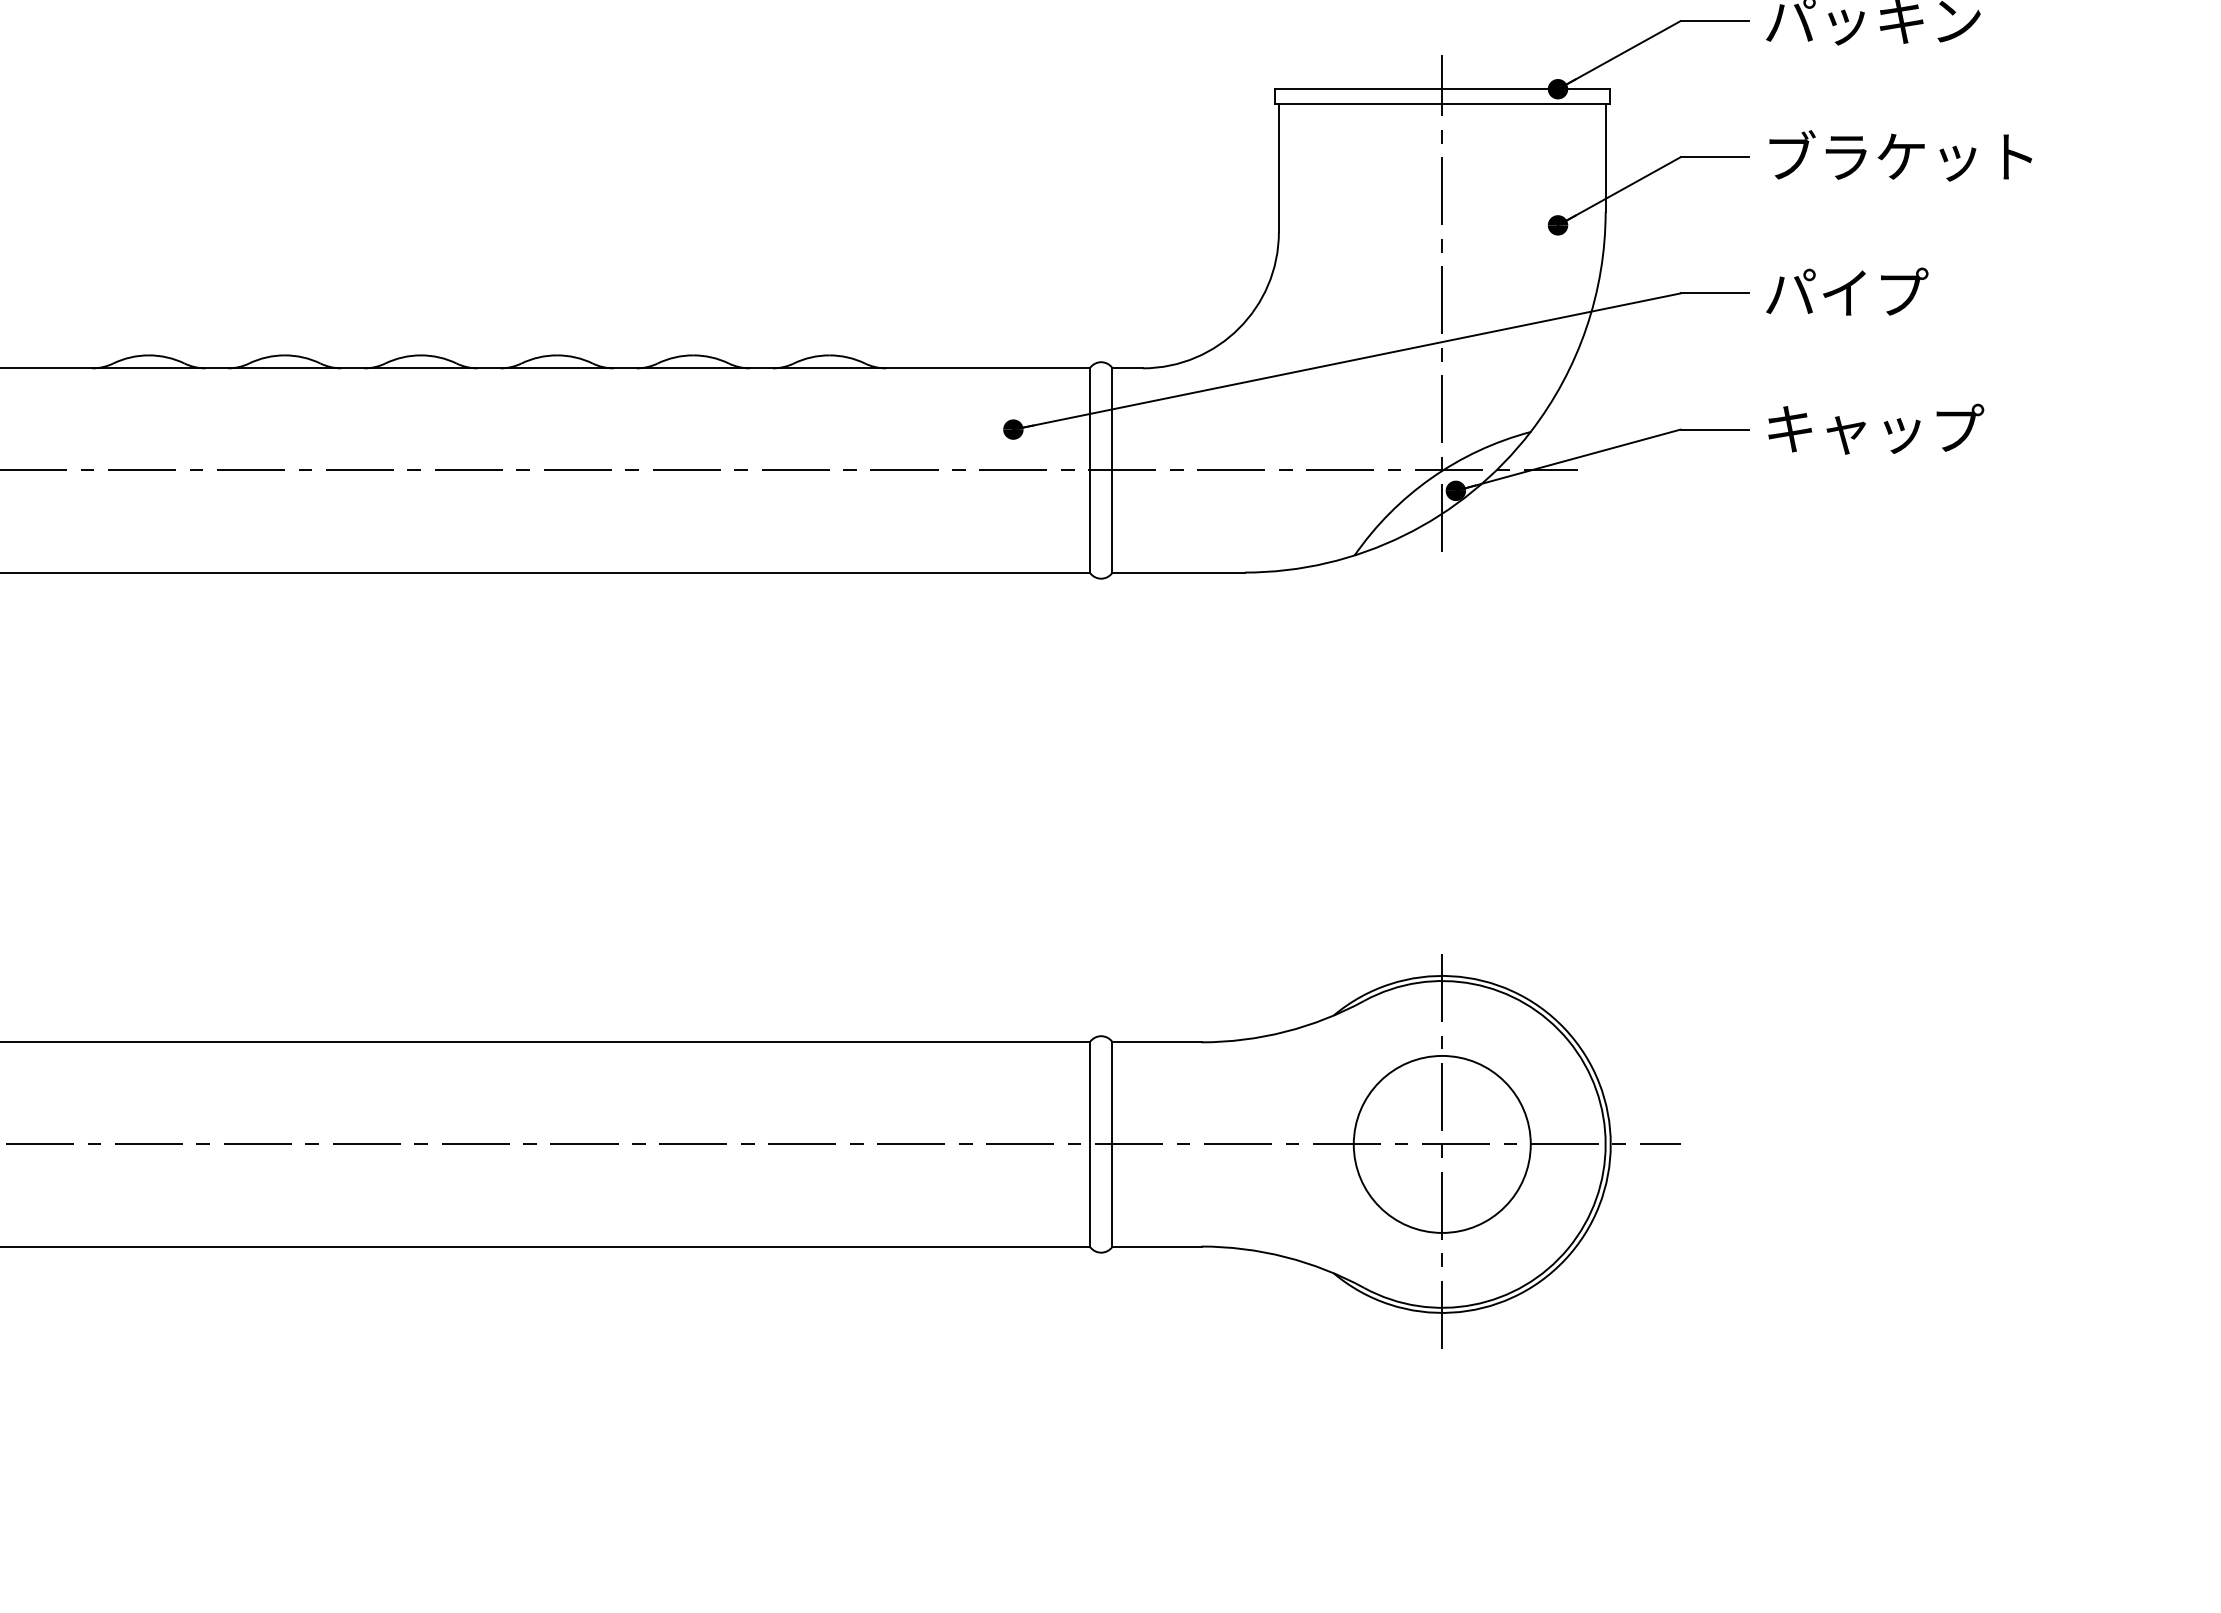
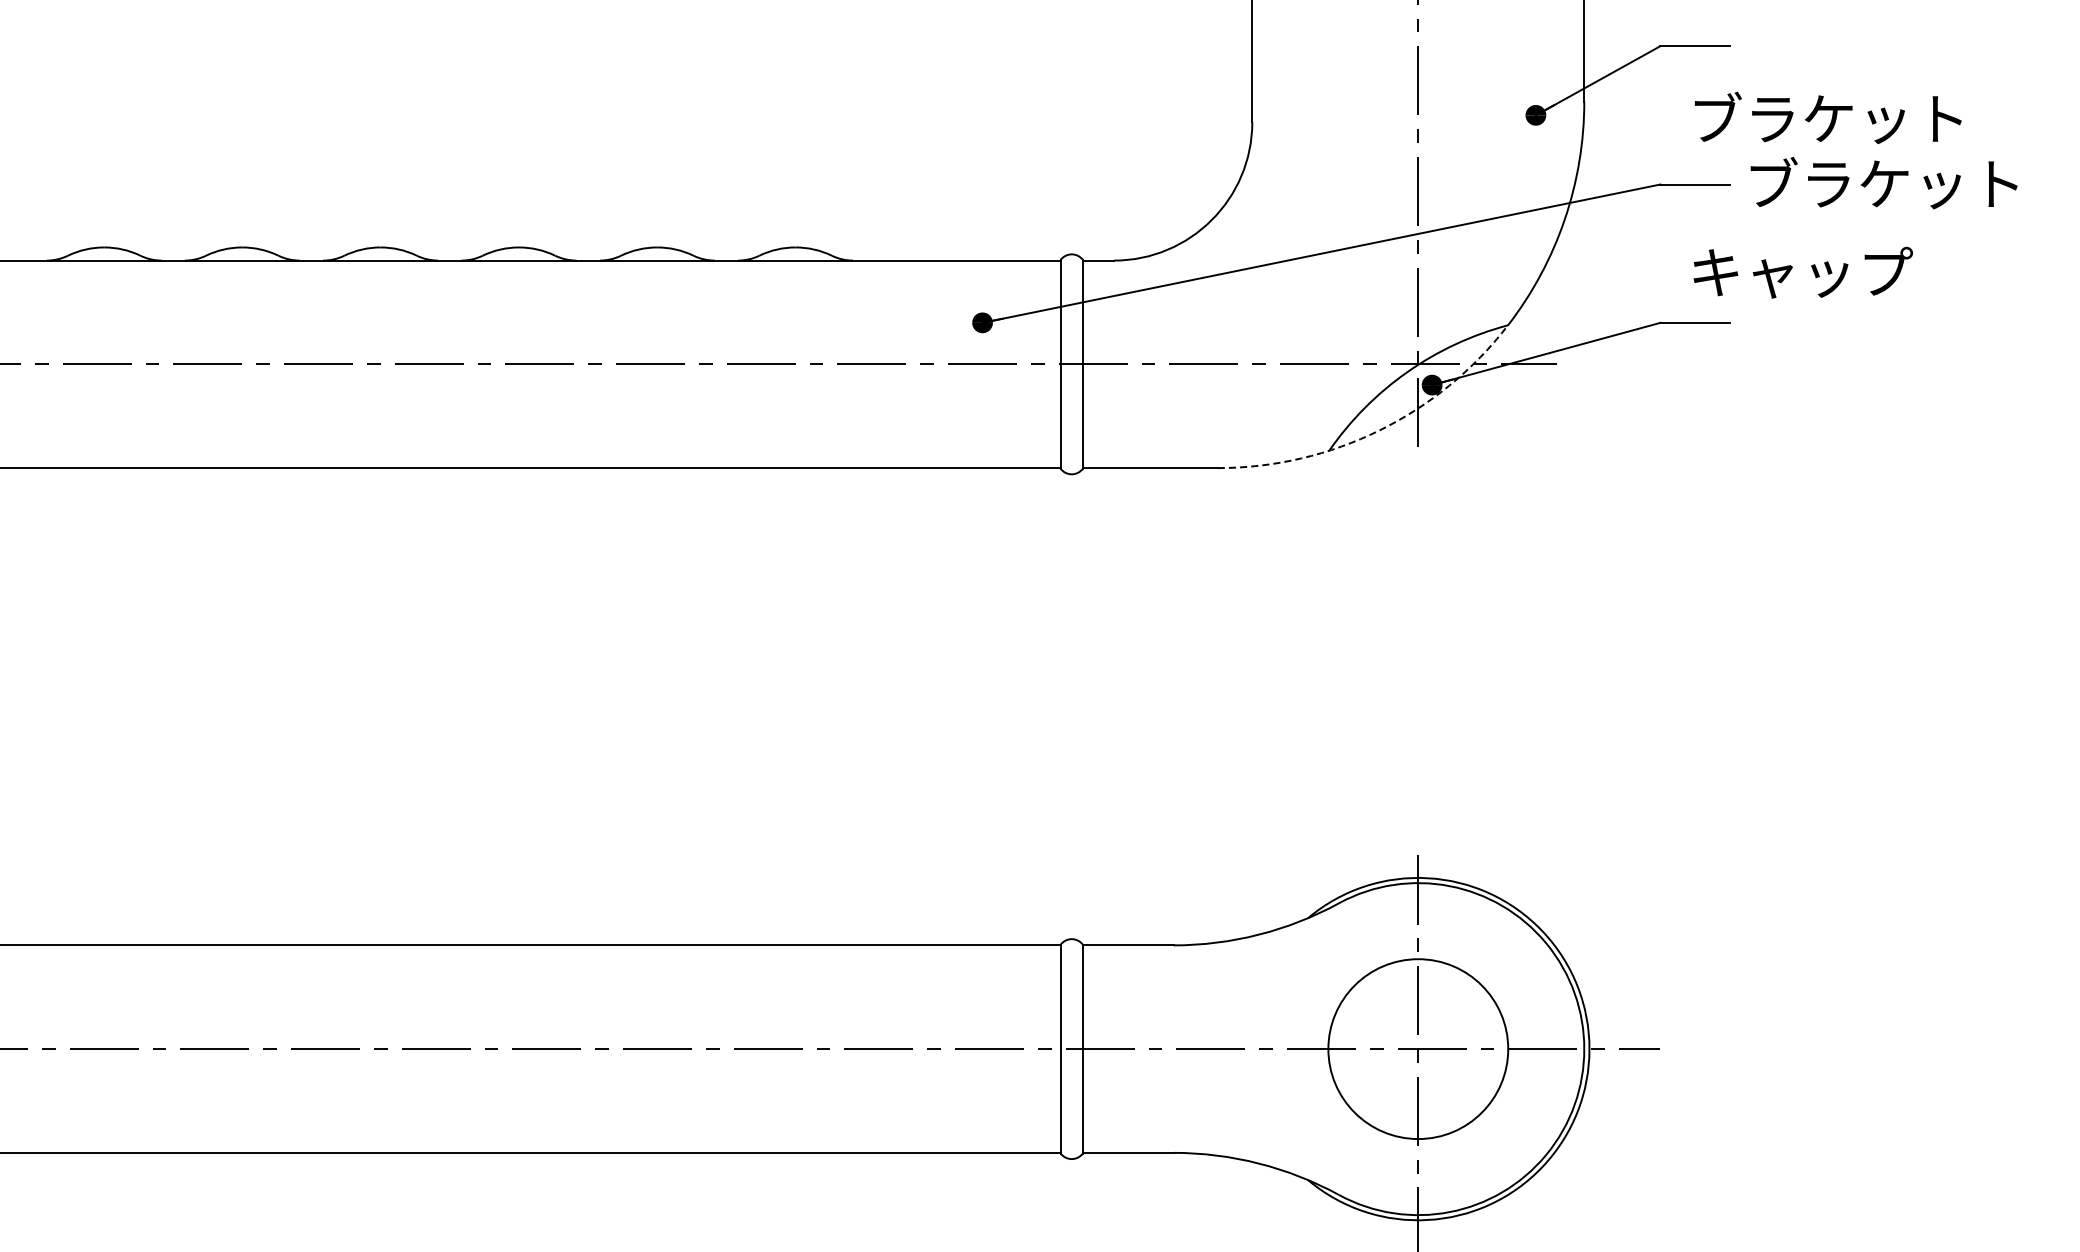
text: (1900, 155) -> (1827, 117), moved
text: (1899, 291) -> (1882, 182), パイプ -> ブラケット
text: (1876, 428) -> (1803, 271), moved
arc: (1404, 535) -> (1379, 430), solid -> dashed

